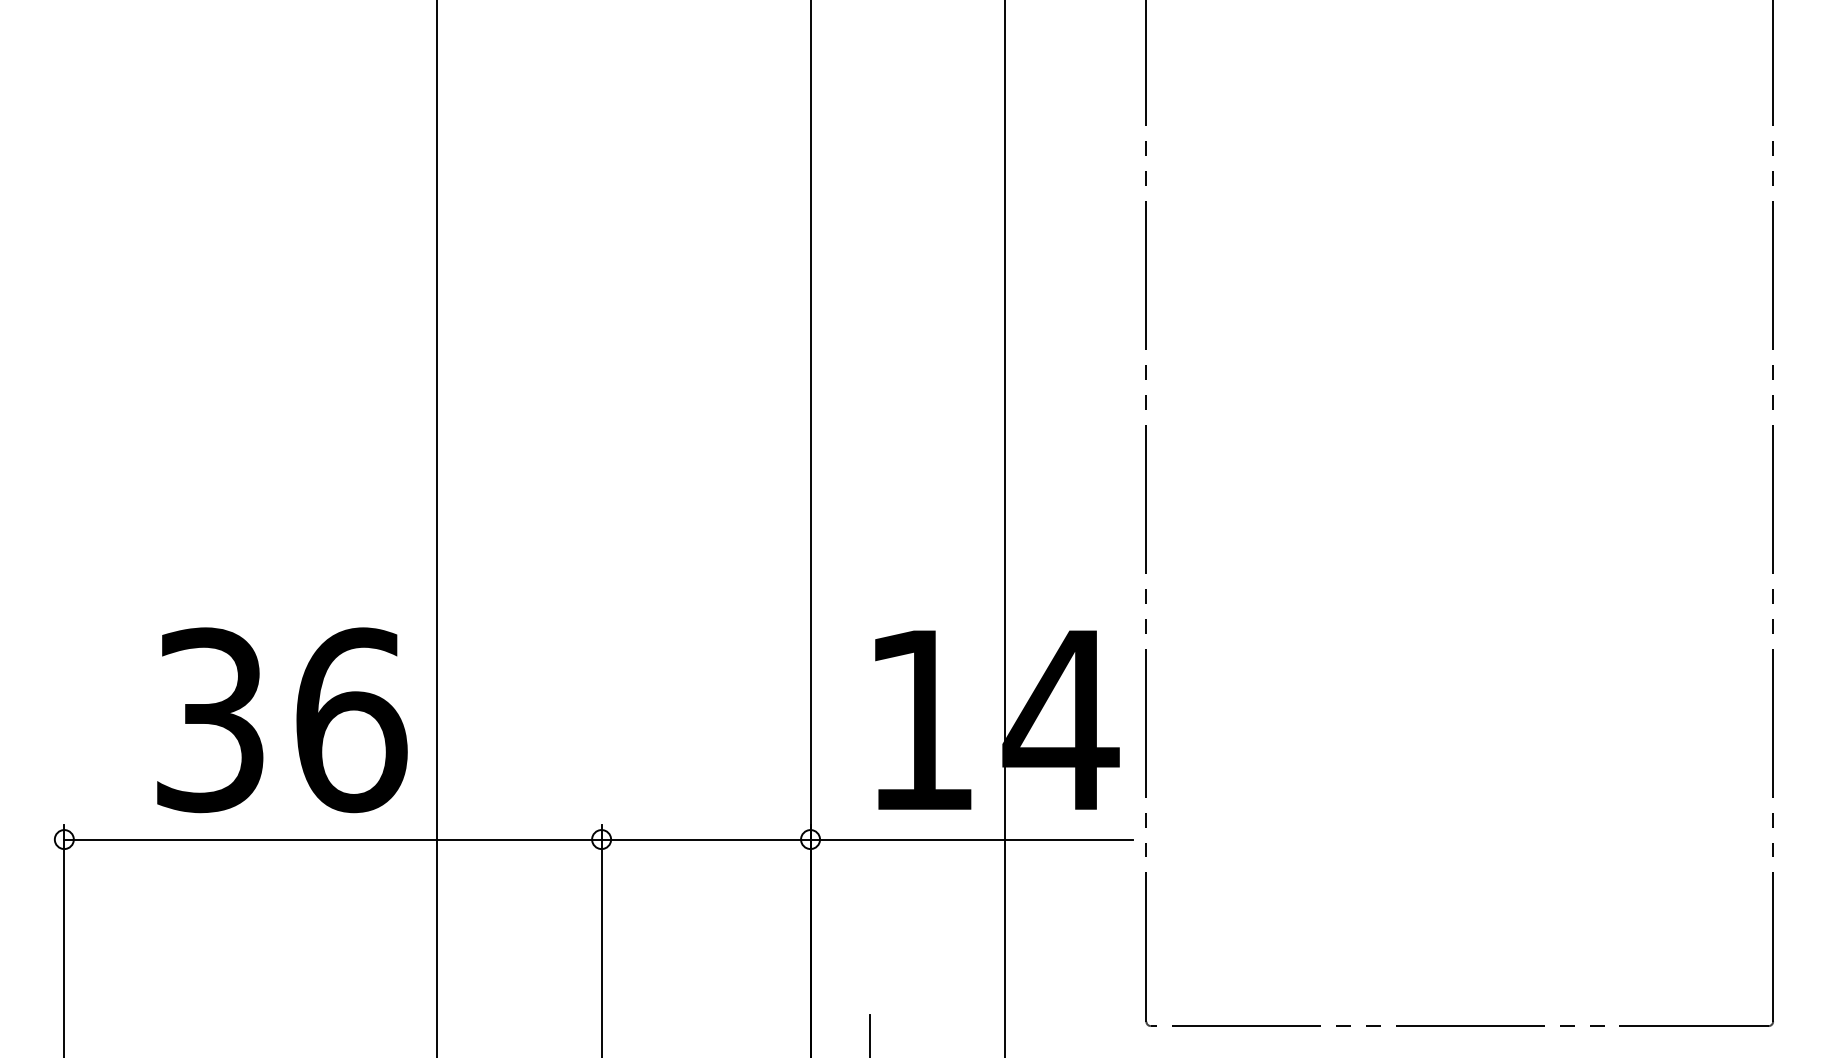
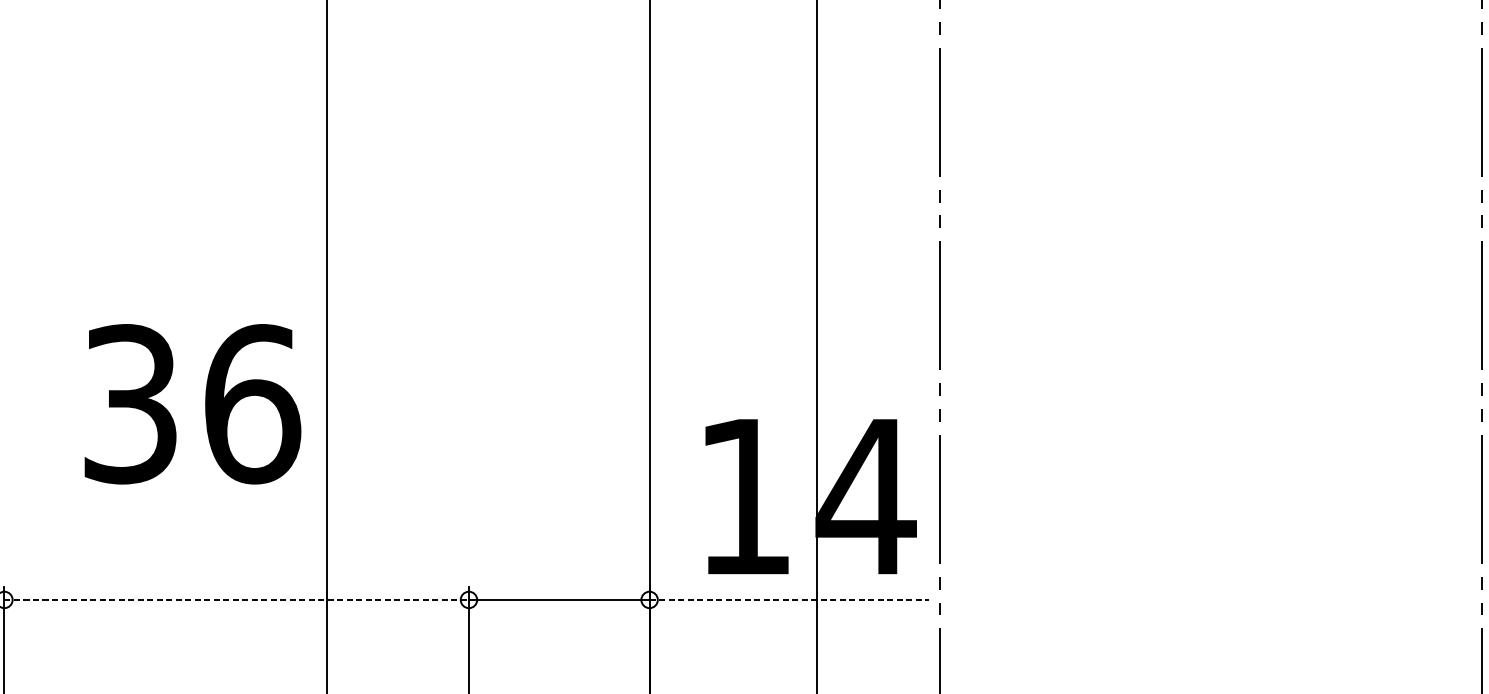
text: (282, 720) -> (193, 404), moved
line: (332, 839) -> (236, 599), solid -> dashed
line: (972, 839) -> (789, 599), solid -> dashed

